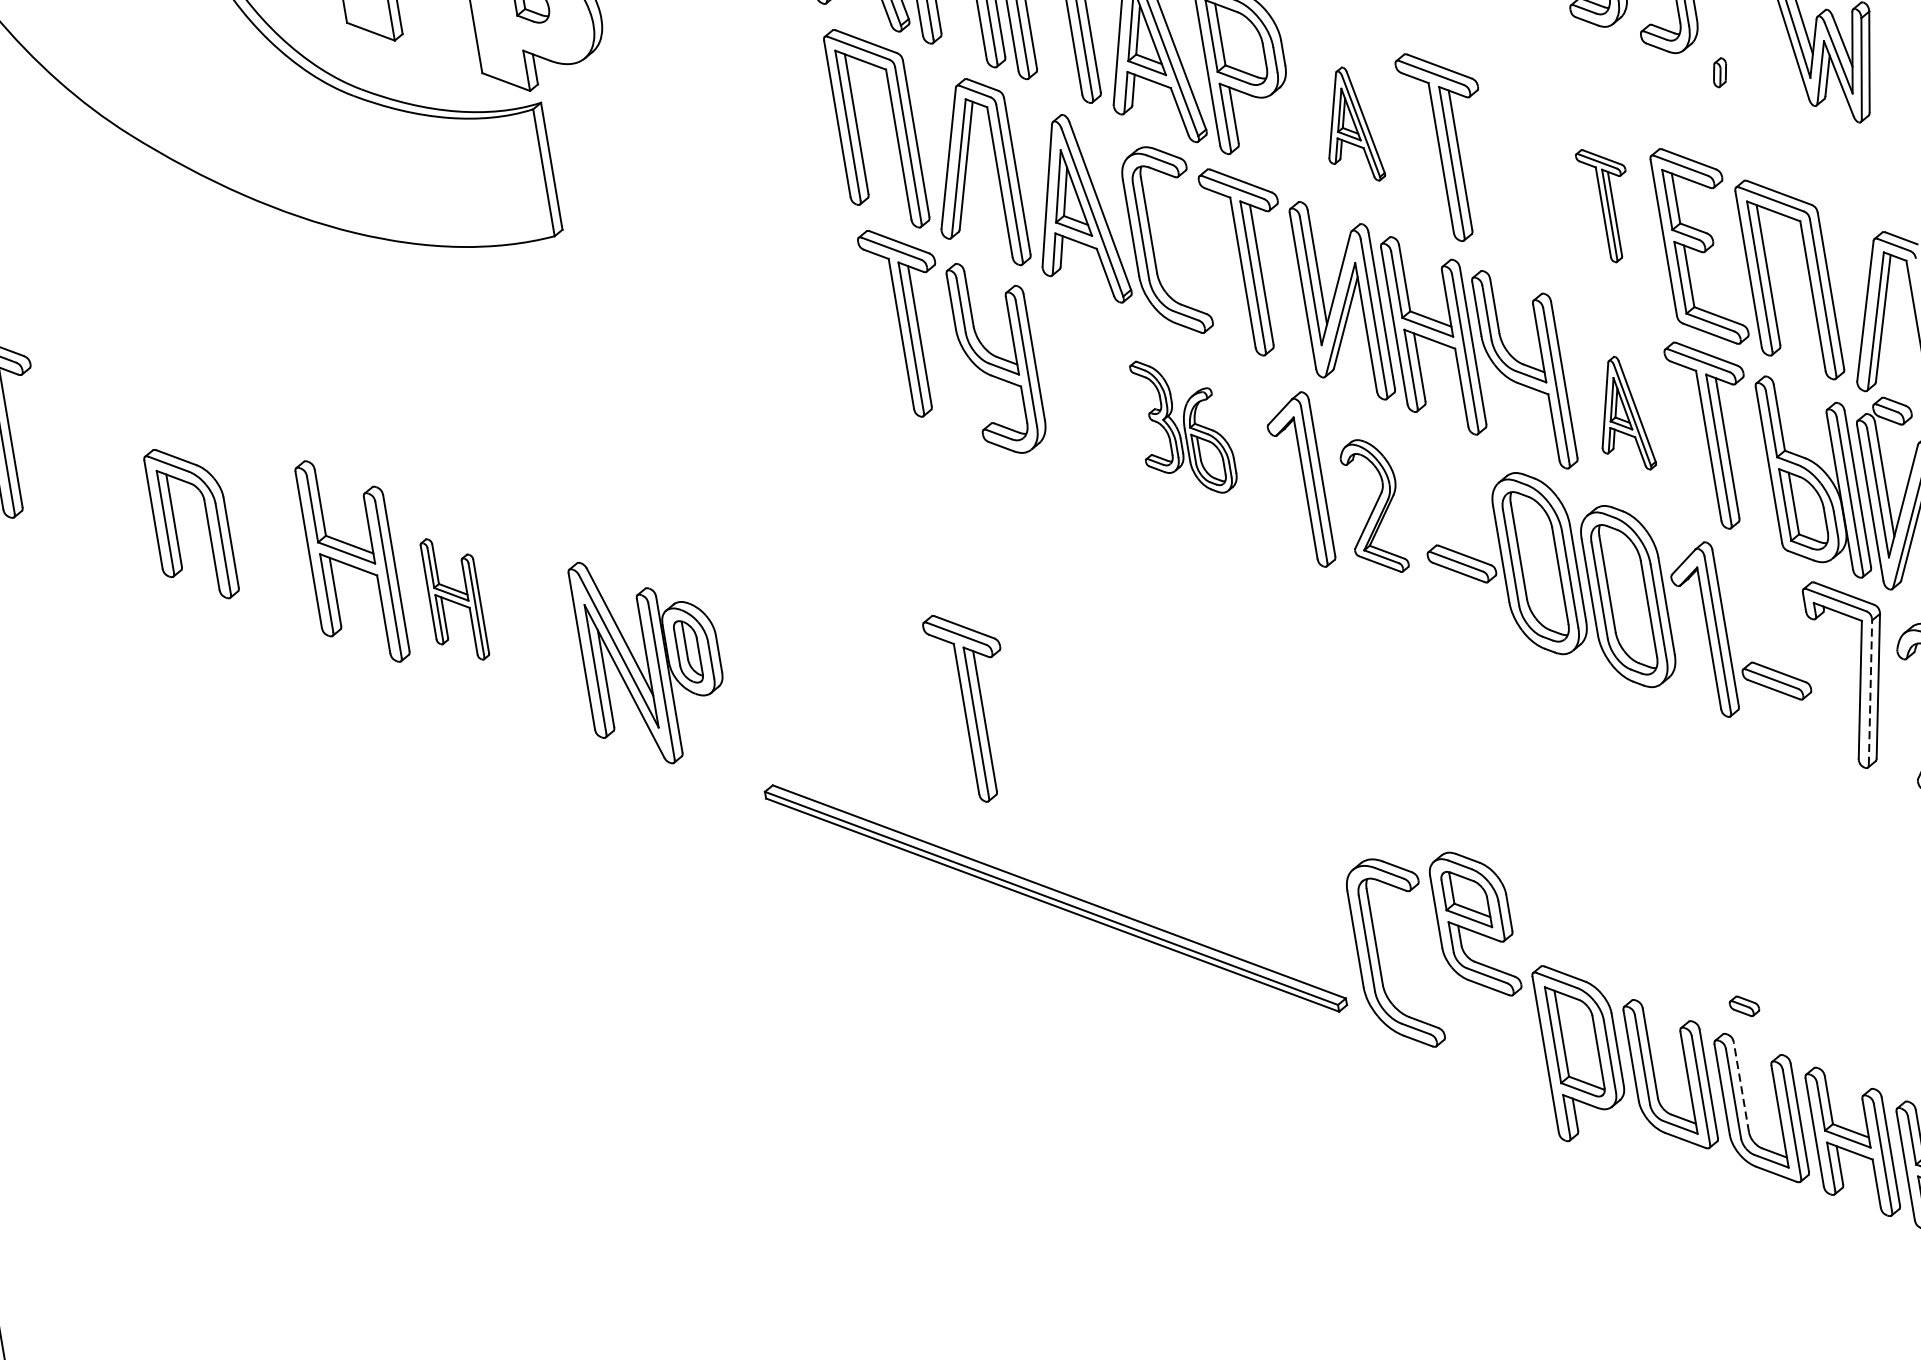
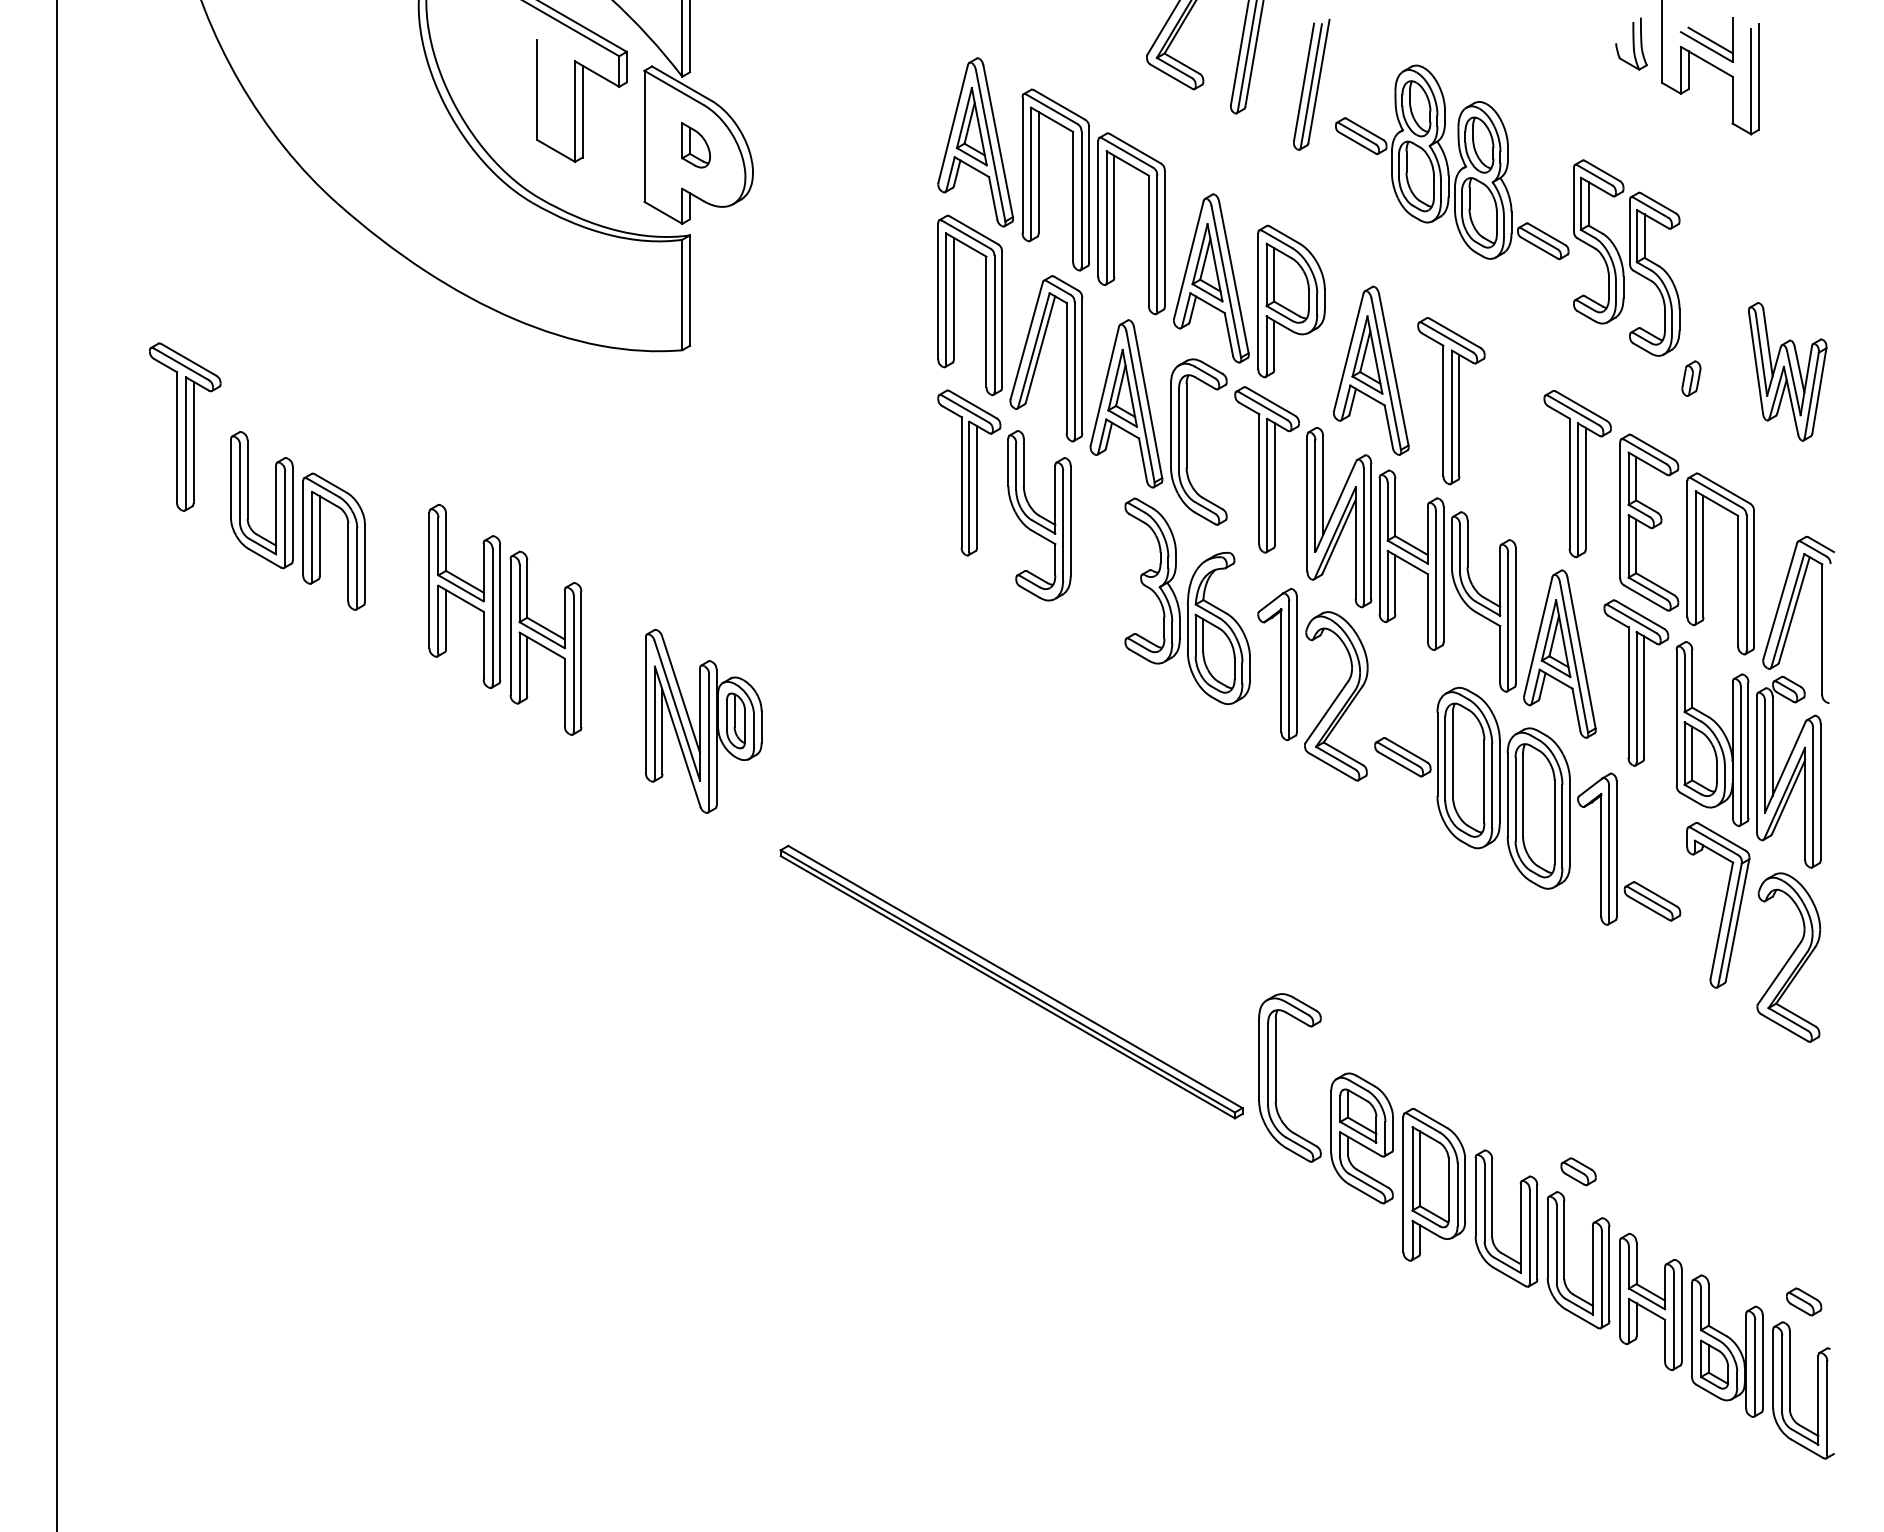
part: (1720, 72) -> (1691, 378), size x1.43
part: (1349, 125) -> (1370, 370), size x1.67
part: (1607, 205) -> (1577, 474), size x1.67
part: (1621, 414) -> (1559, 653), size x1.67
part: (1183, 425) -> (1187, 600), size x1.67
part: (85, 493) -> (248, 500), added
part: (1373, 507) -> (1336, 696), size x1.43
part: (454, 598) -> (545, 642), size x1.67
line: (1871, 692) -> (1730, 924), dashed -> solid
part: (973, 705) -> (969, 807), removed
part: (1474, 925) -> (1361, 1138), moved
part: (1744, 1005) -> (1578, 1171), size x1.43
line: (1741, 1086) -> (1564, 1239), dashed -> solid

